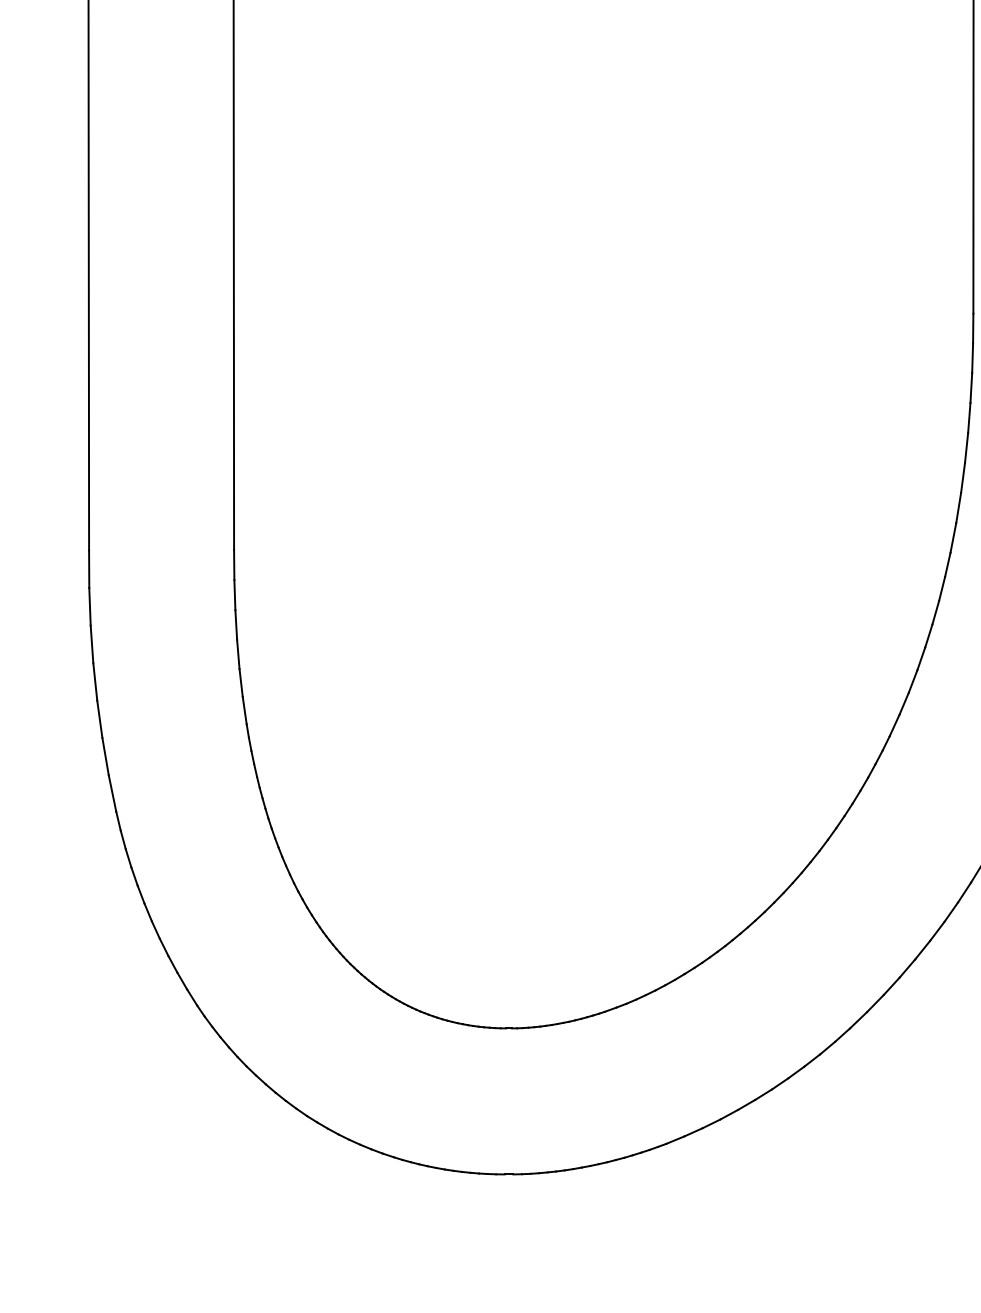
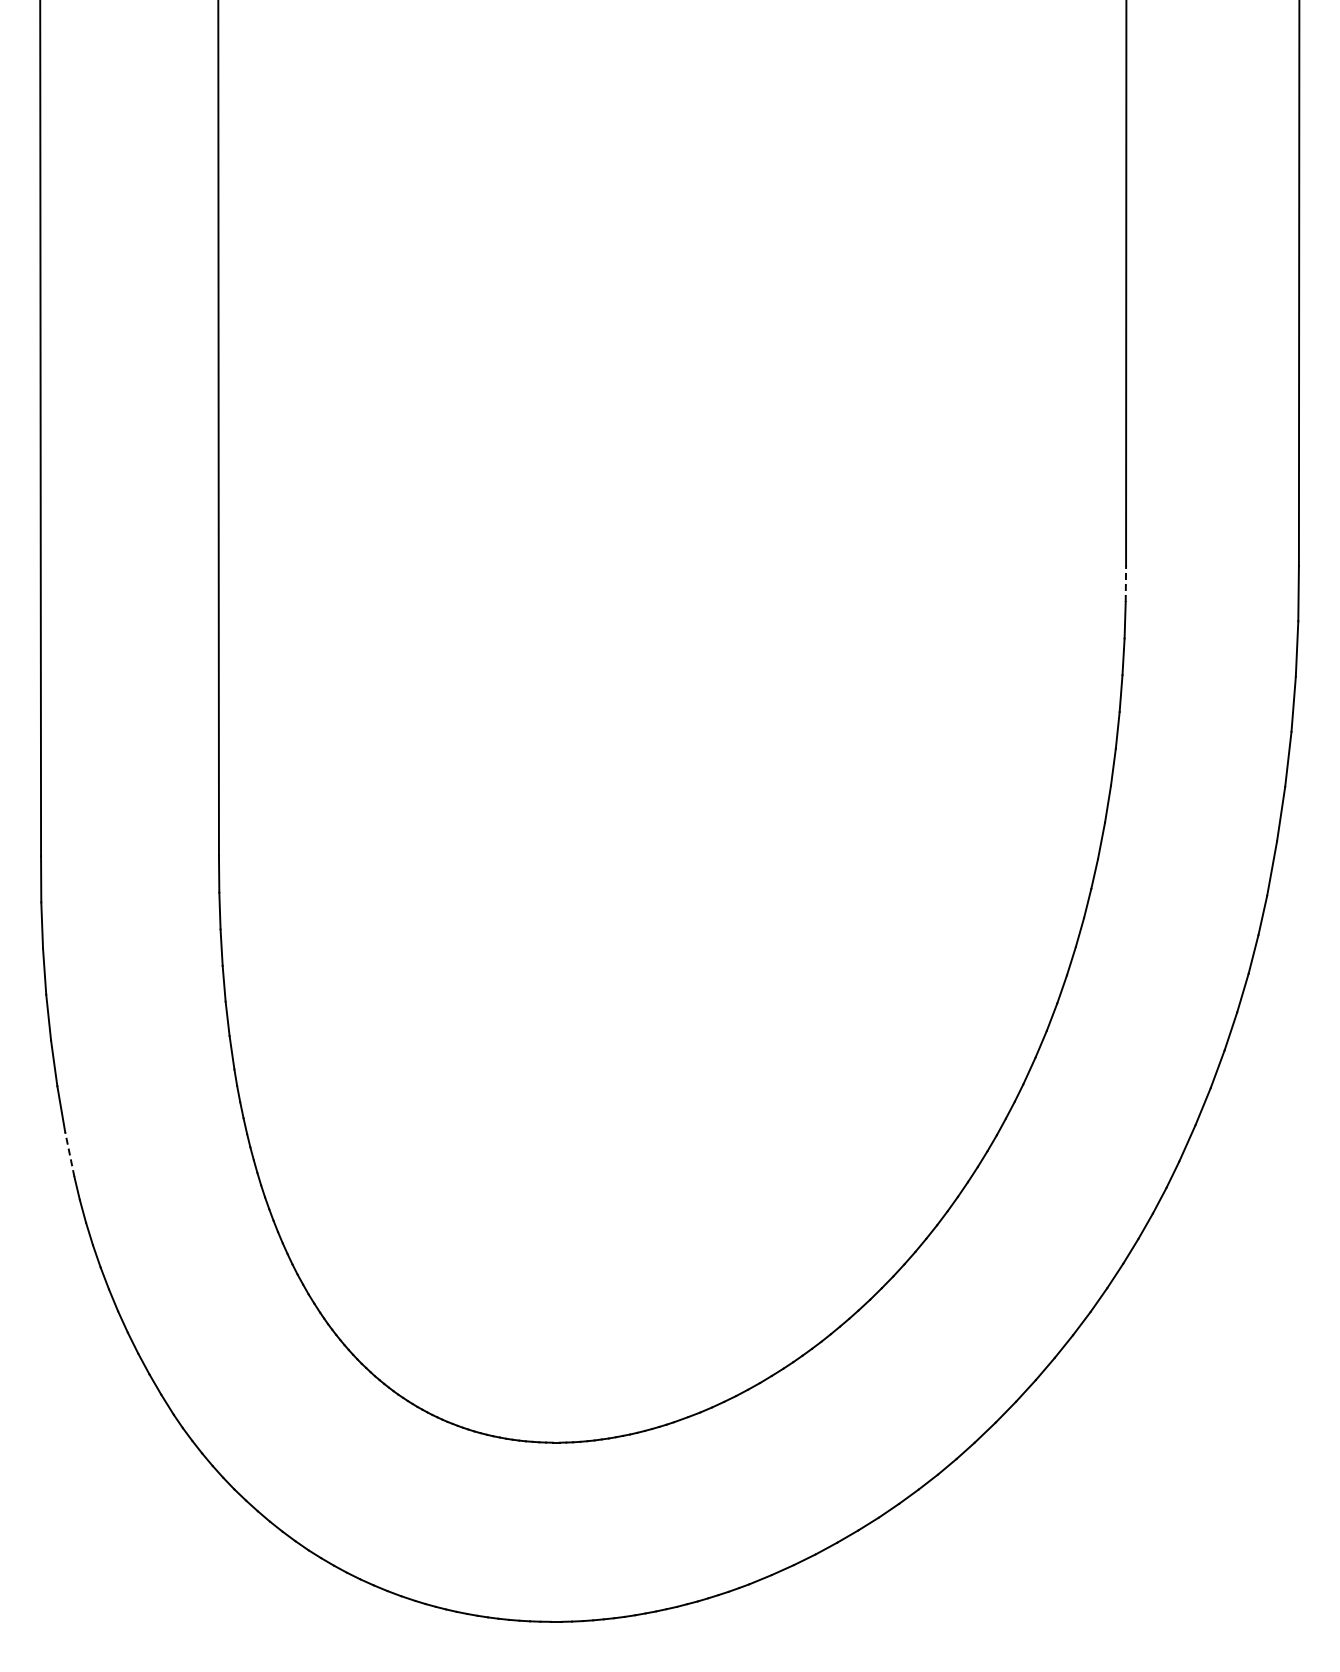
line: (972, 328) -> (1125, 583), solid -> dashed
line: (112, 792) -> (69, 1153), solid -> dashed

